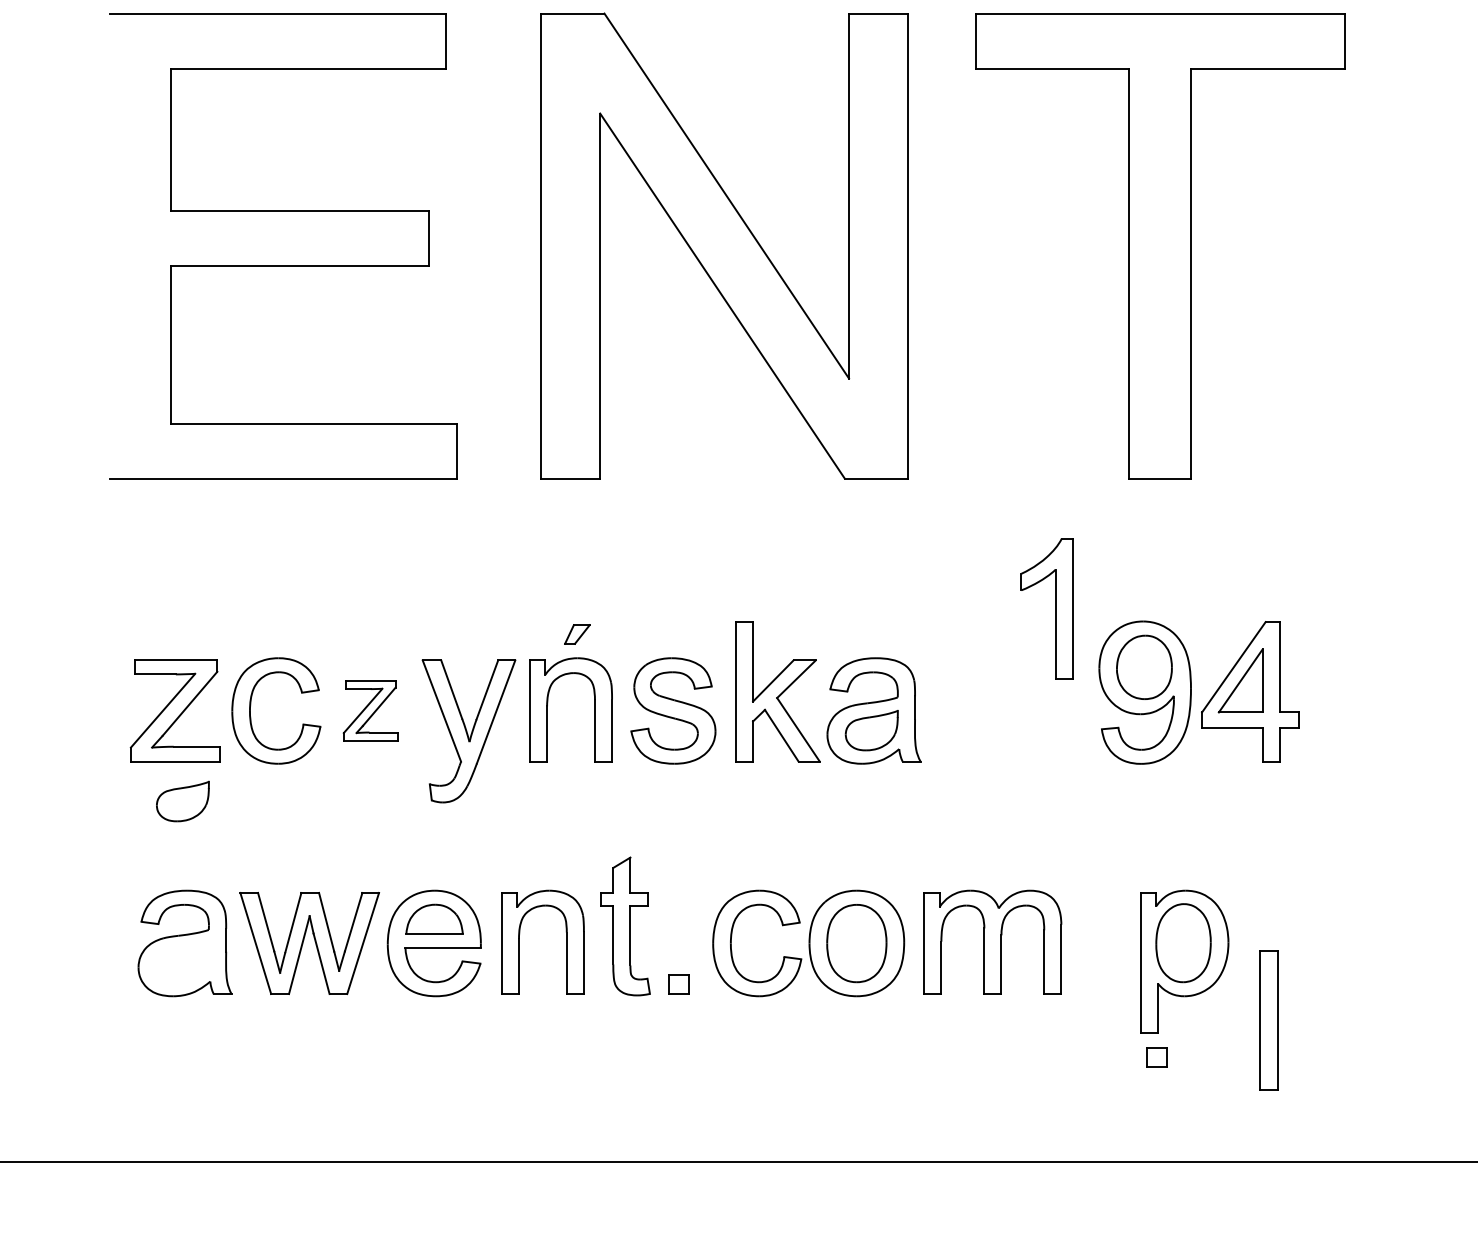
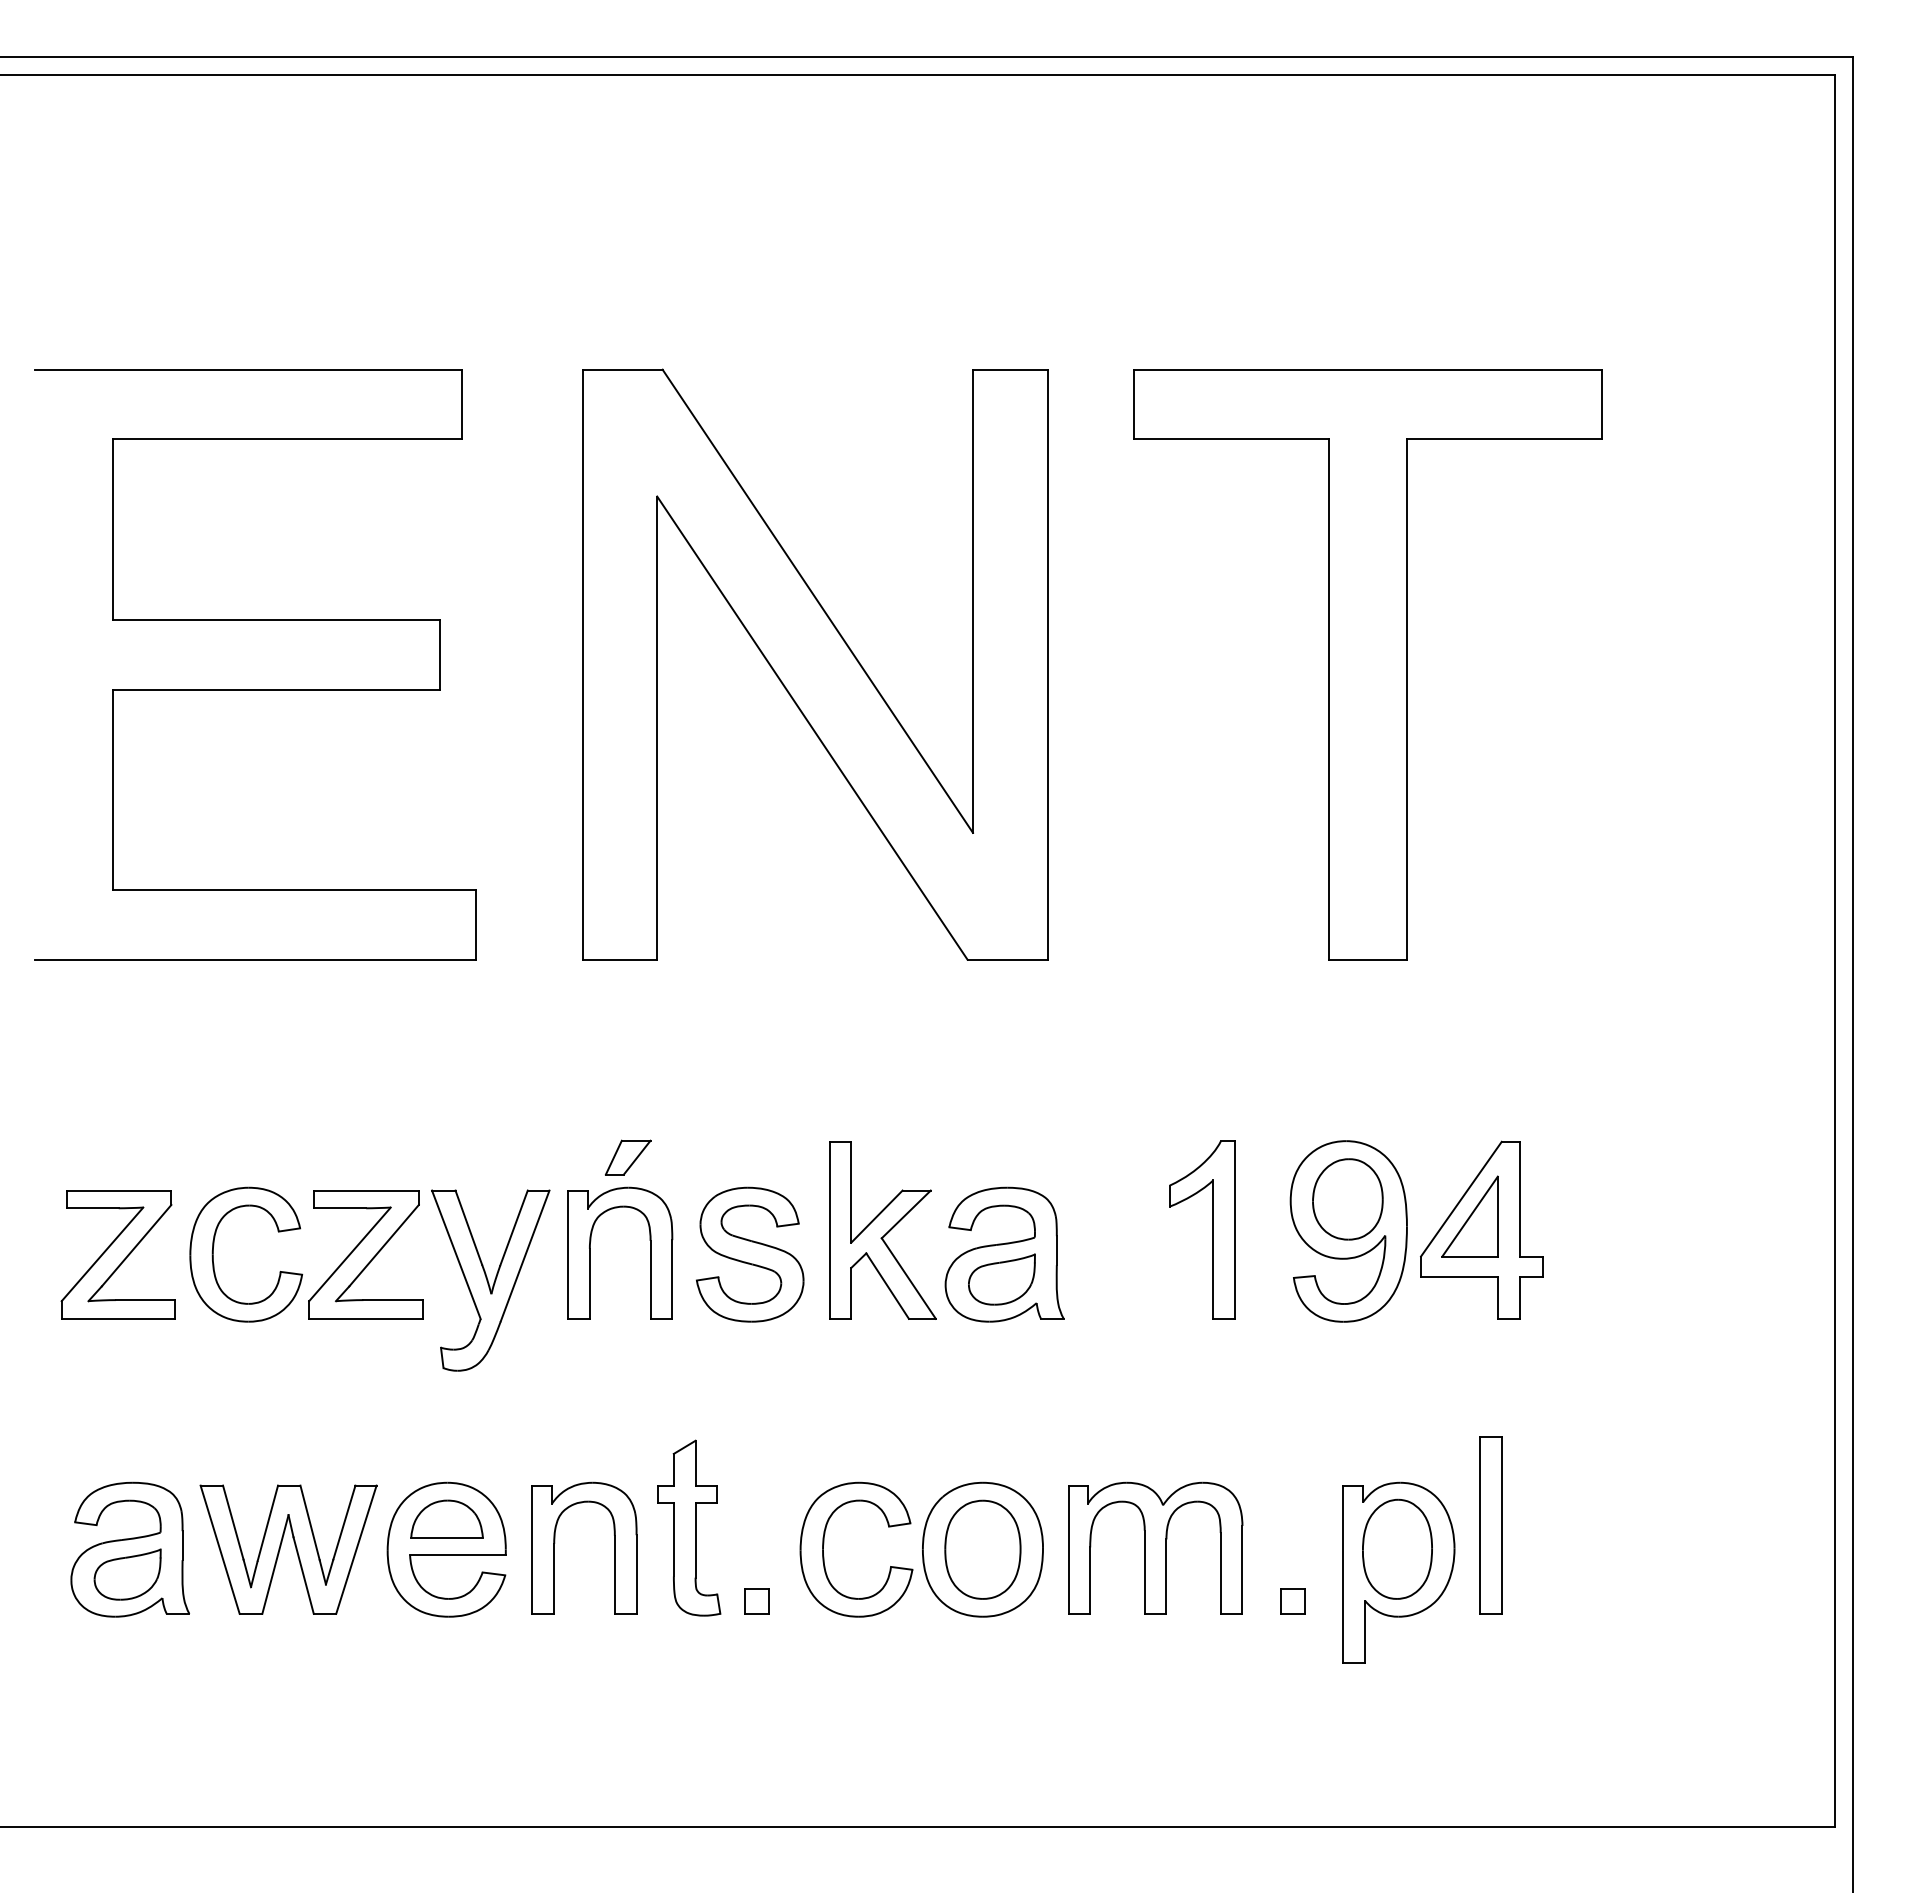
part: (1055, 608) -> (1212, 1229), moved
part: (577, 634) -> (628, 1157), size x1.43
part: (370, 710) -> (365, 1254), size x1.67
part: (182, 801) -> (127, 1574), moved
part: (1268, 1020) -> (1490, 1525), moved
part: (1156, 1057) -> (1292, 1601), moved

